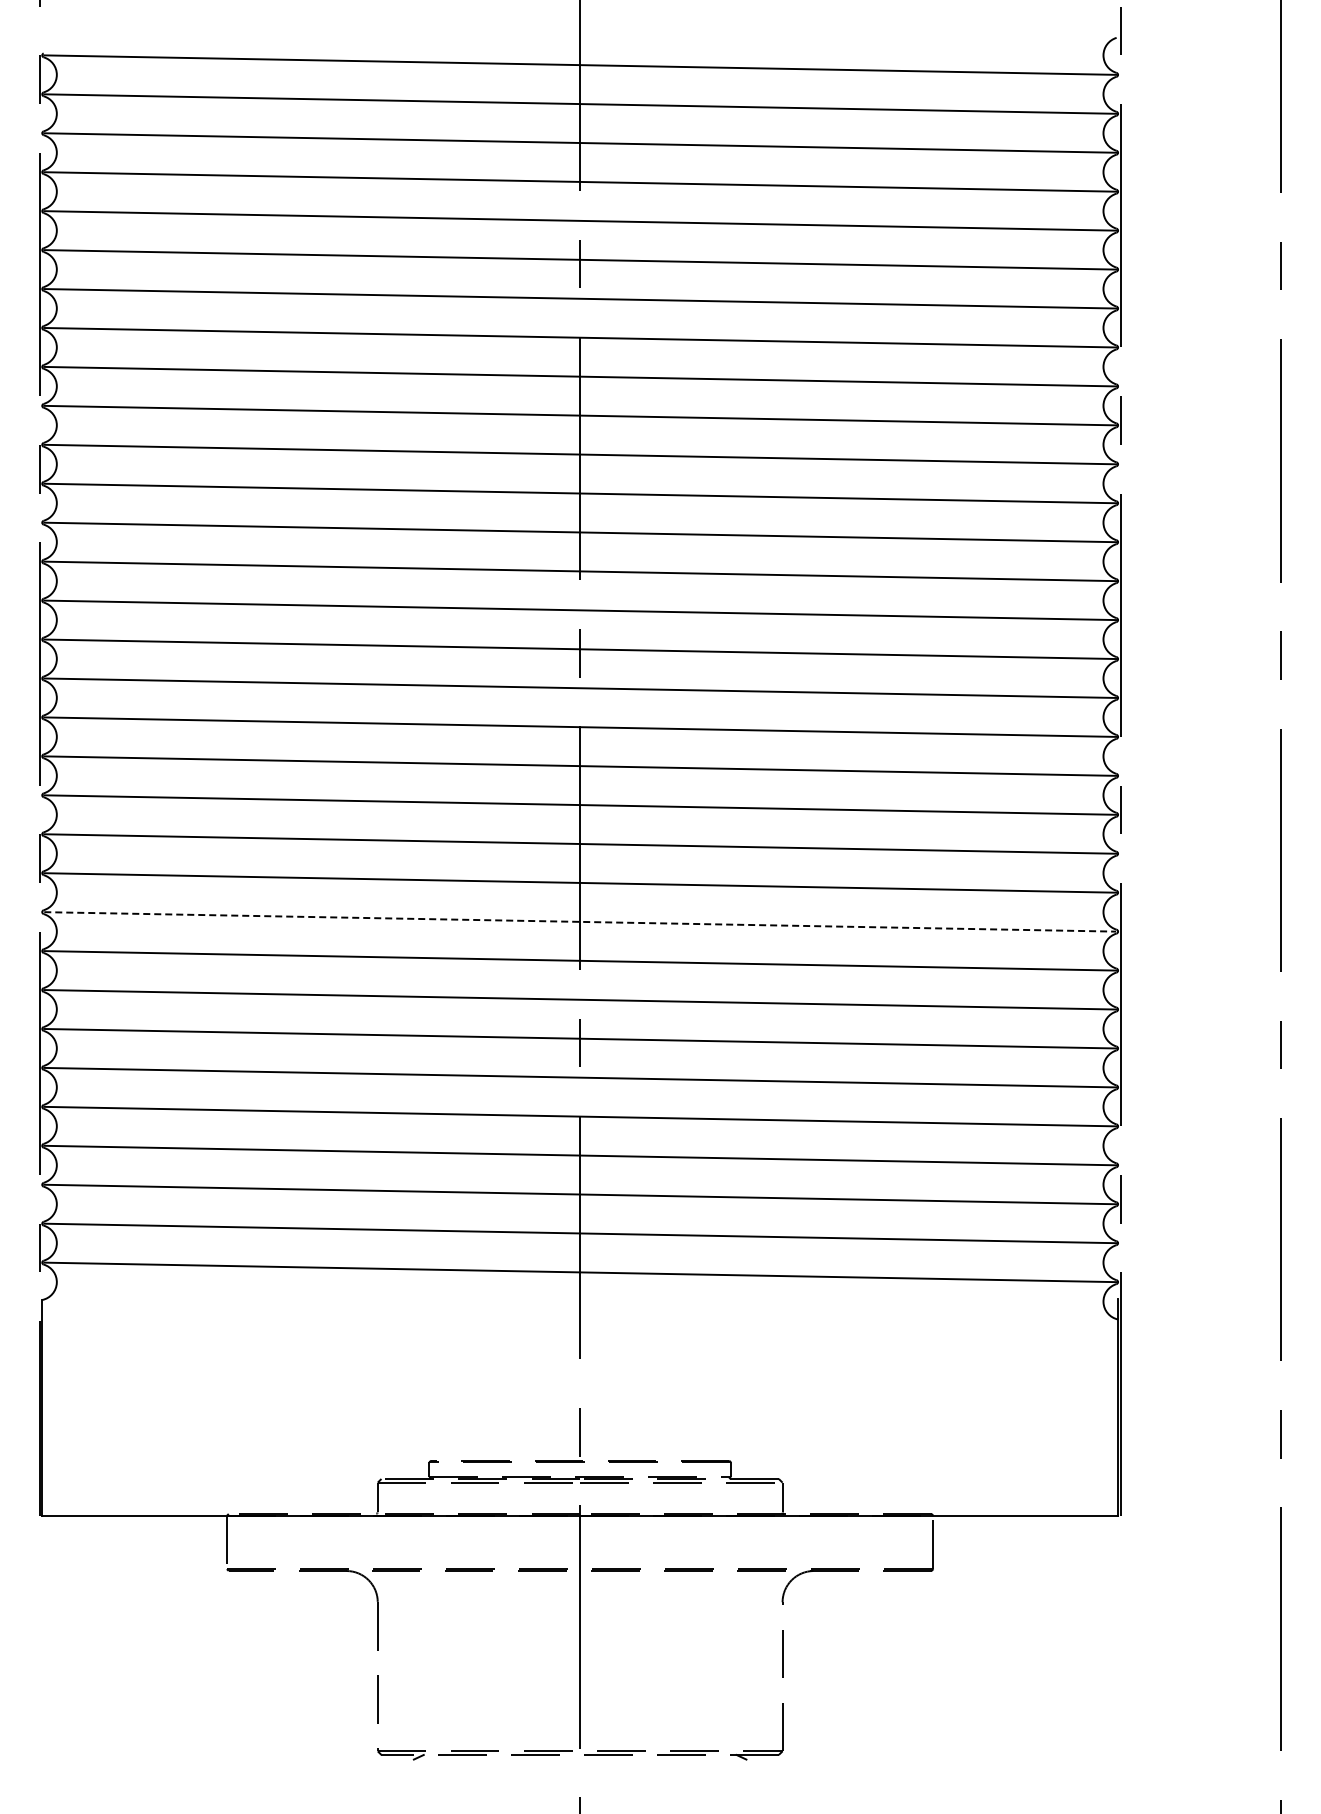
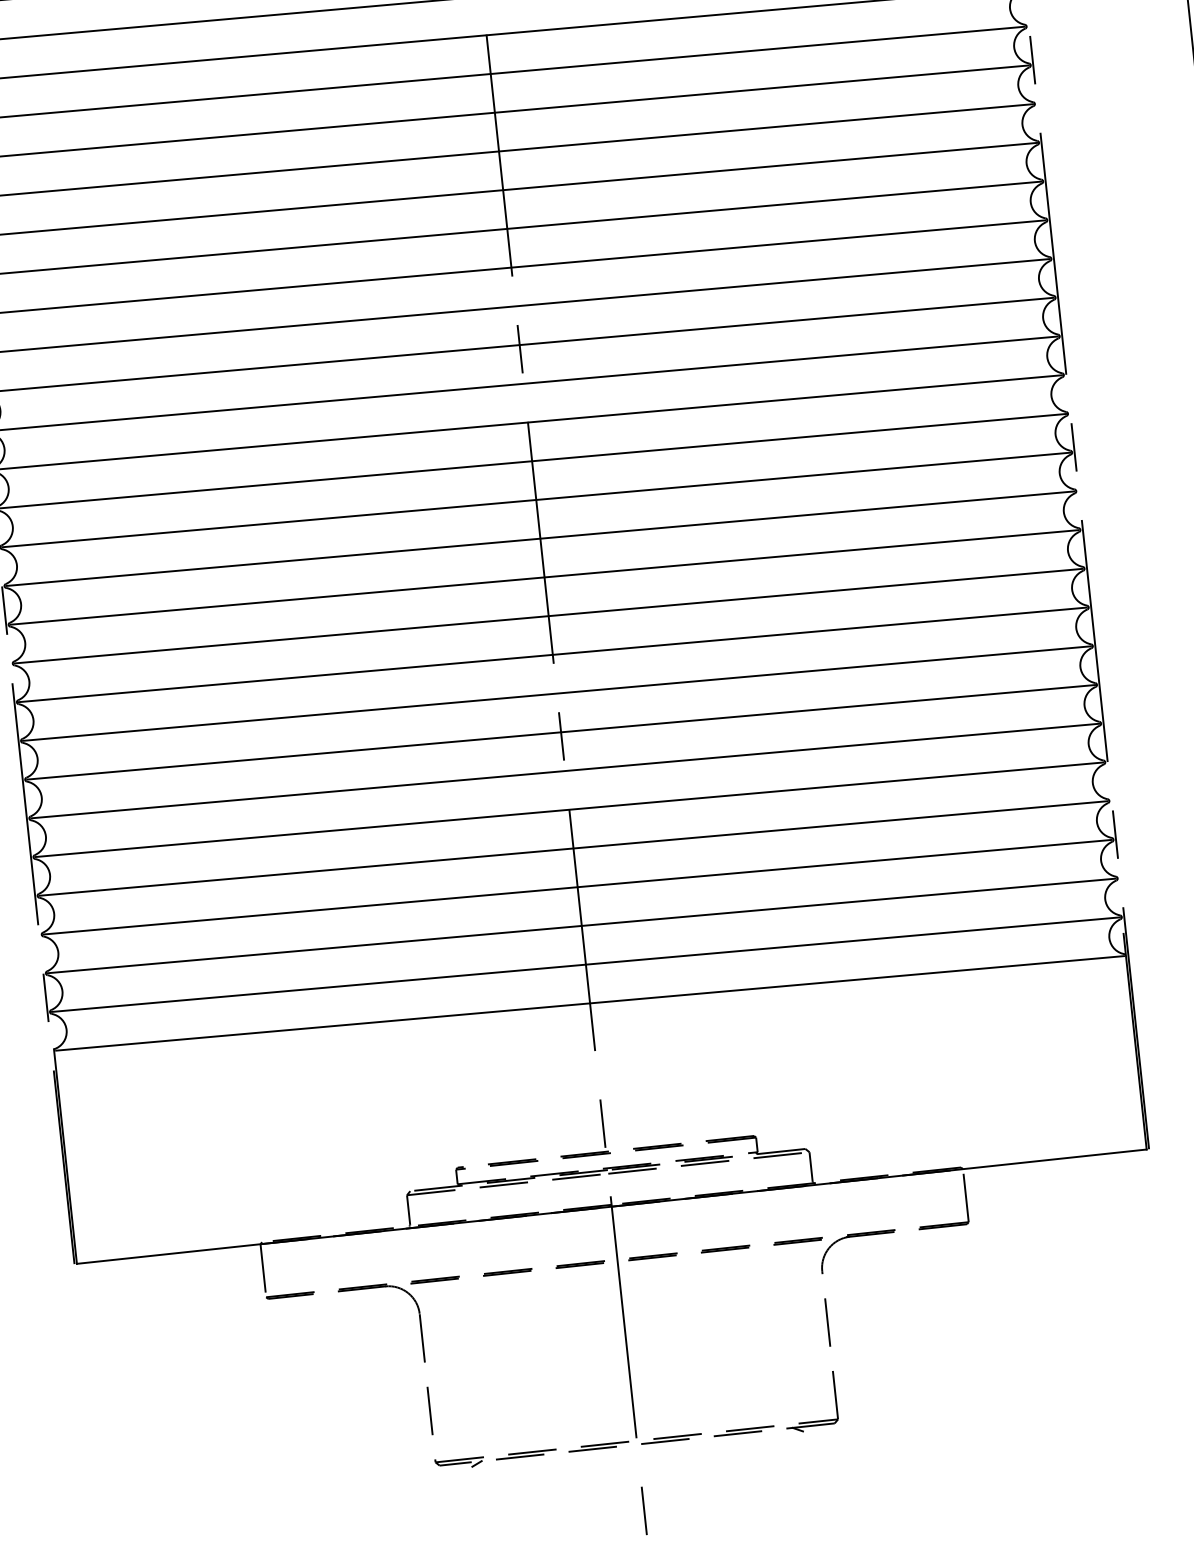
line: (580, 921) -> (548, 615), dashed -> solid
line: (580, 1311) -> (590, 1003), added

